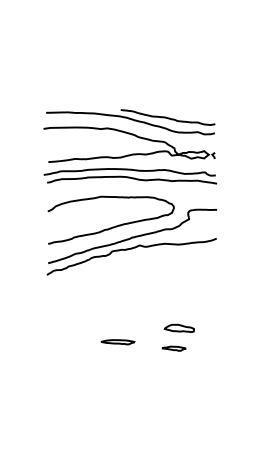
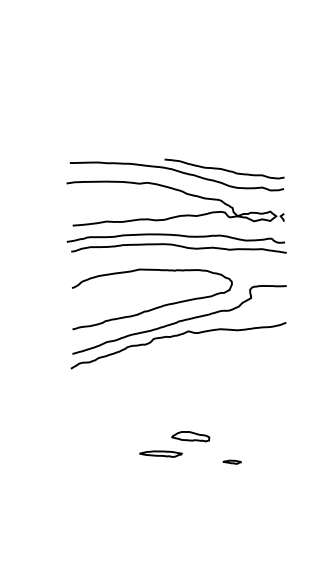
part: (178, 327) -> (189, 435), moved
part: (173, 348) -> (231, 462), size x0.6

